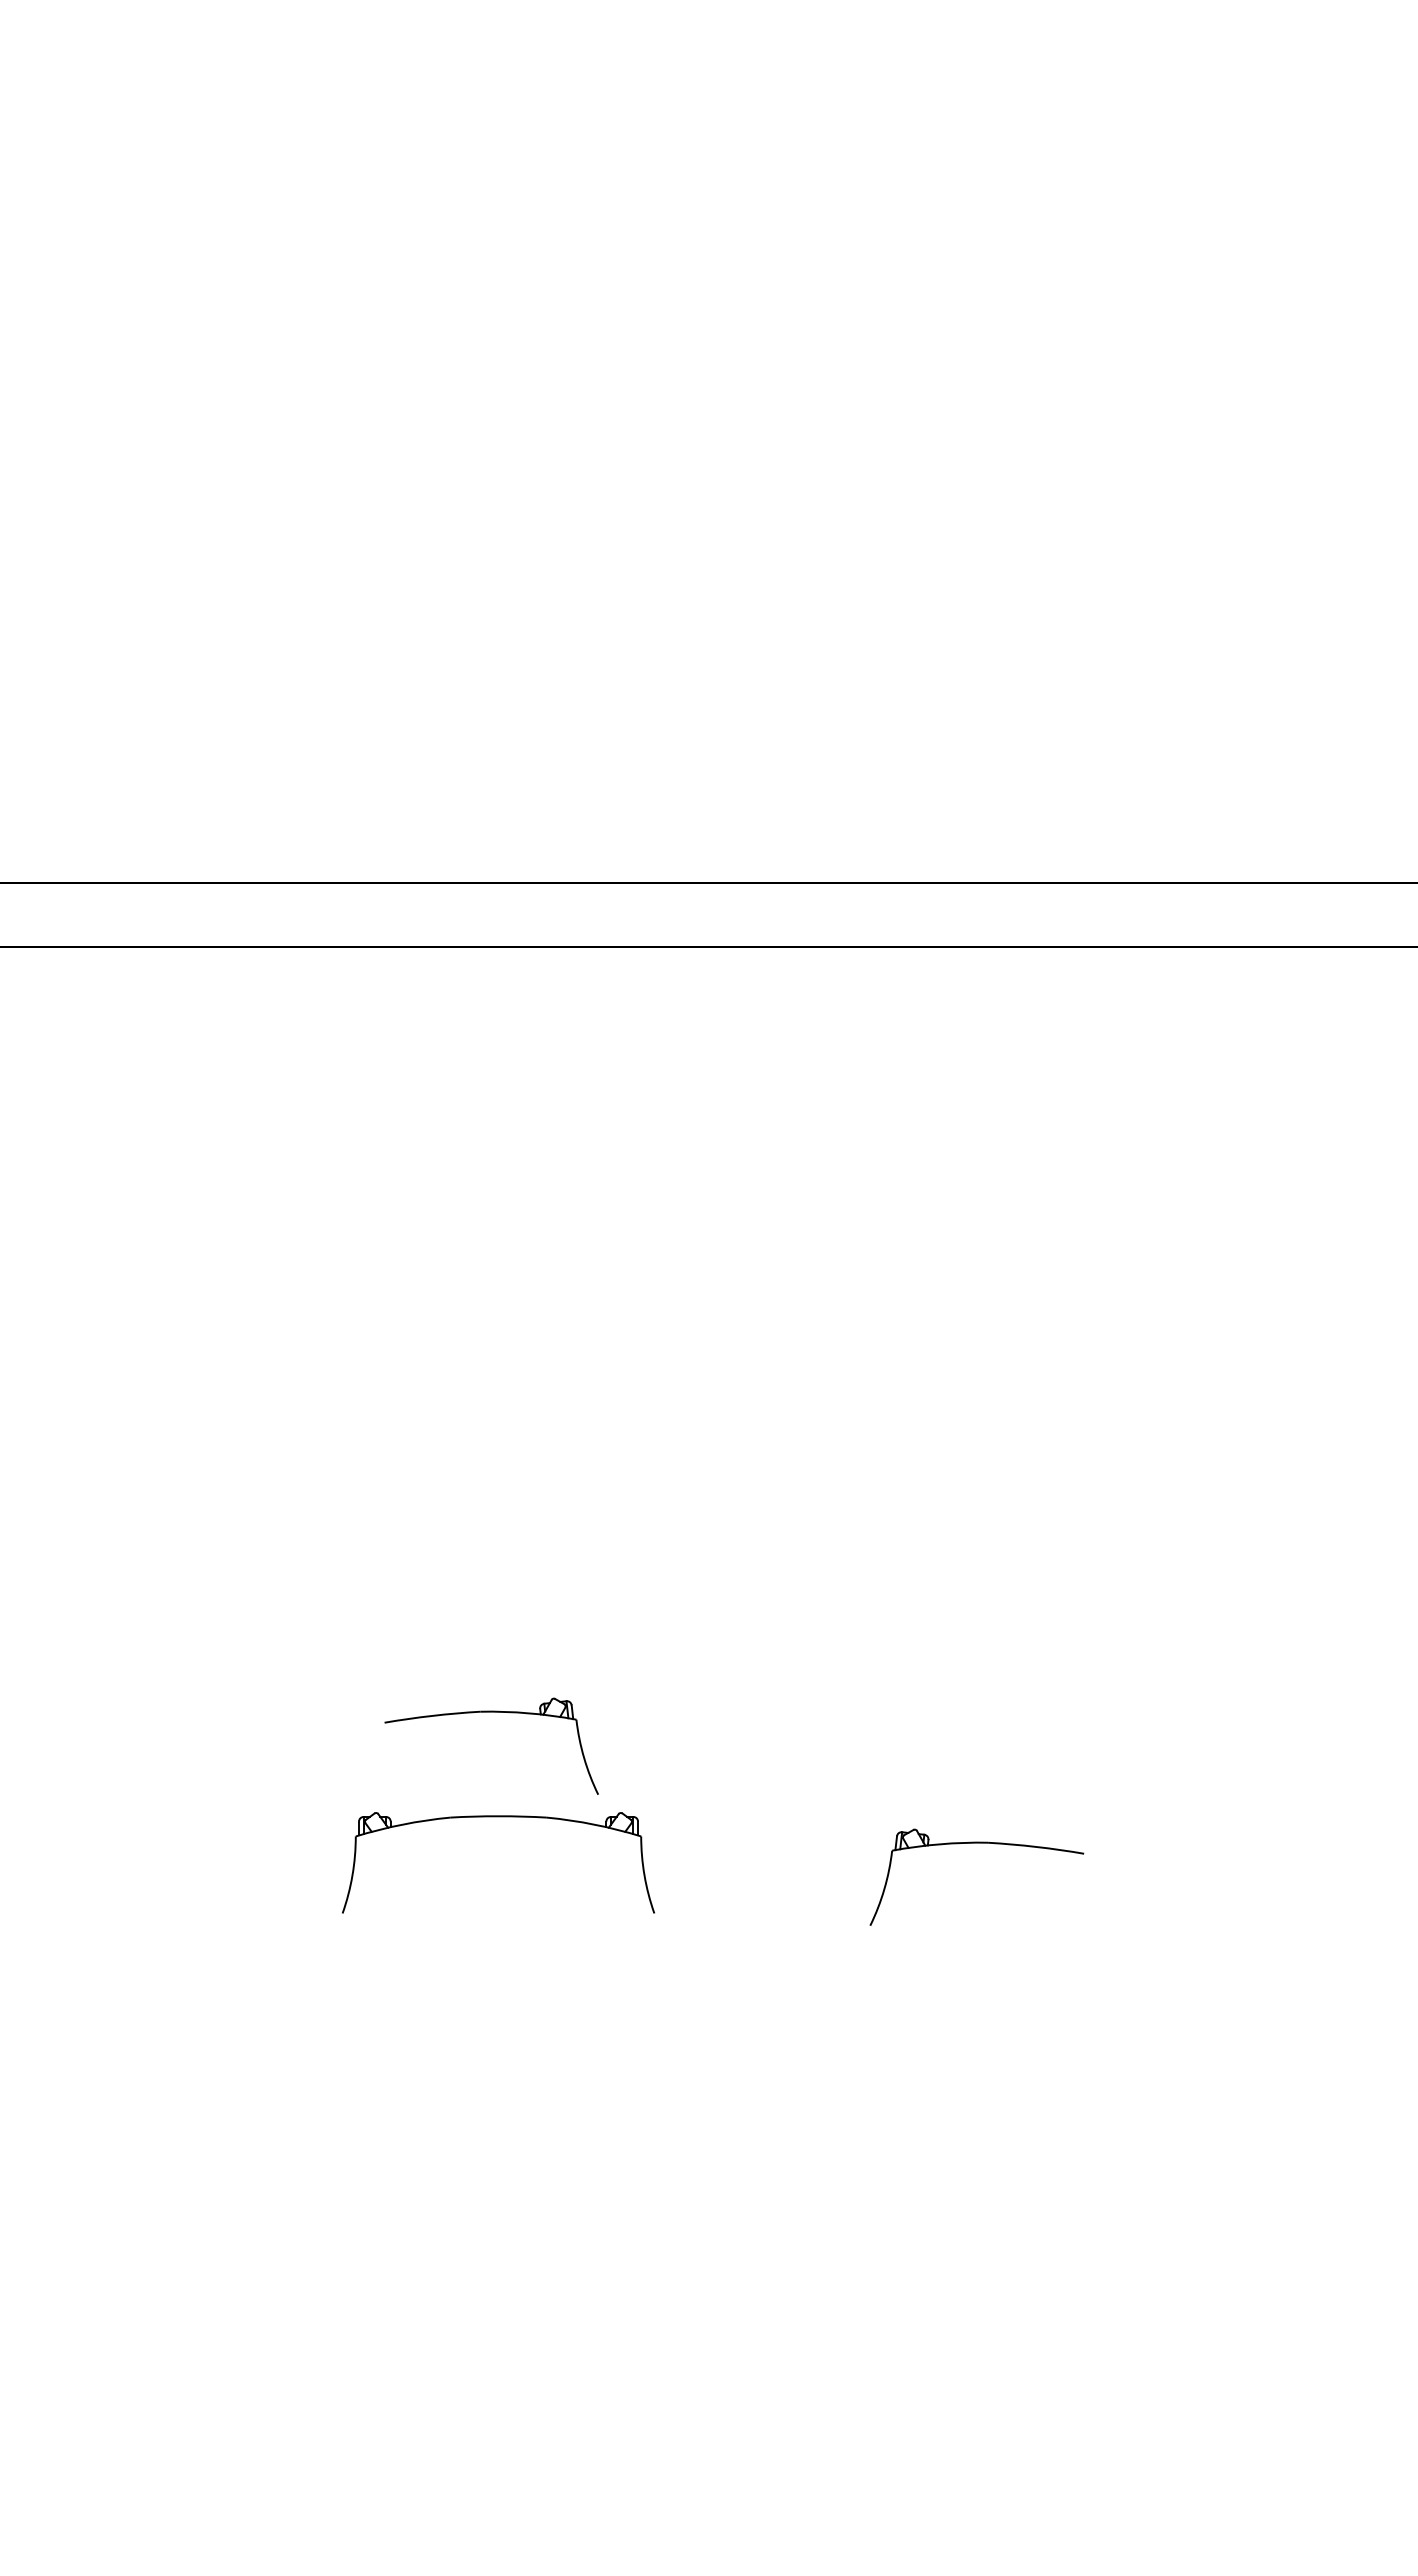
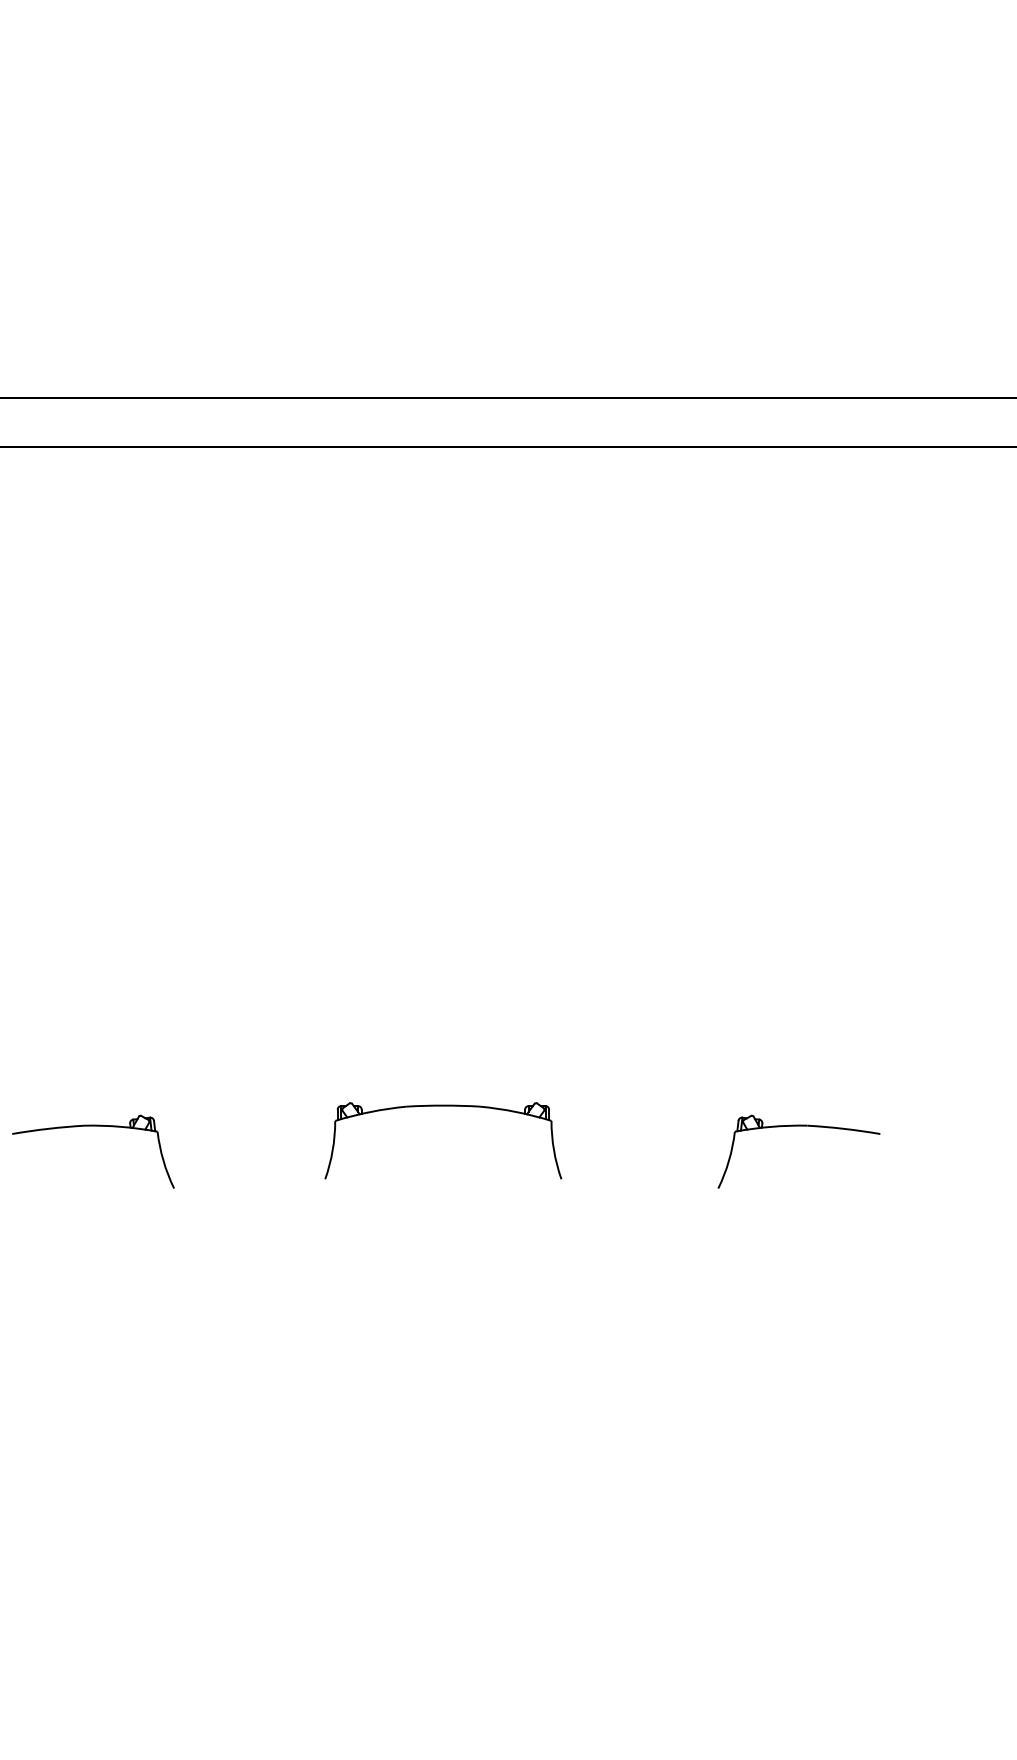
part: (491, 1712) -> (93, 1126), moved
part: (498, 1817) -> (443, 1106), moved
part: (976, 1843) -> (798, 1126), moved

